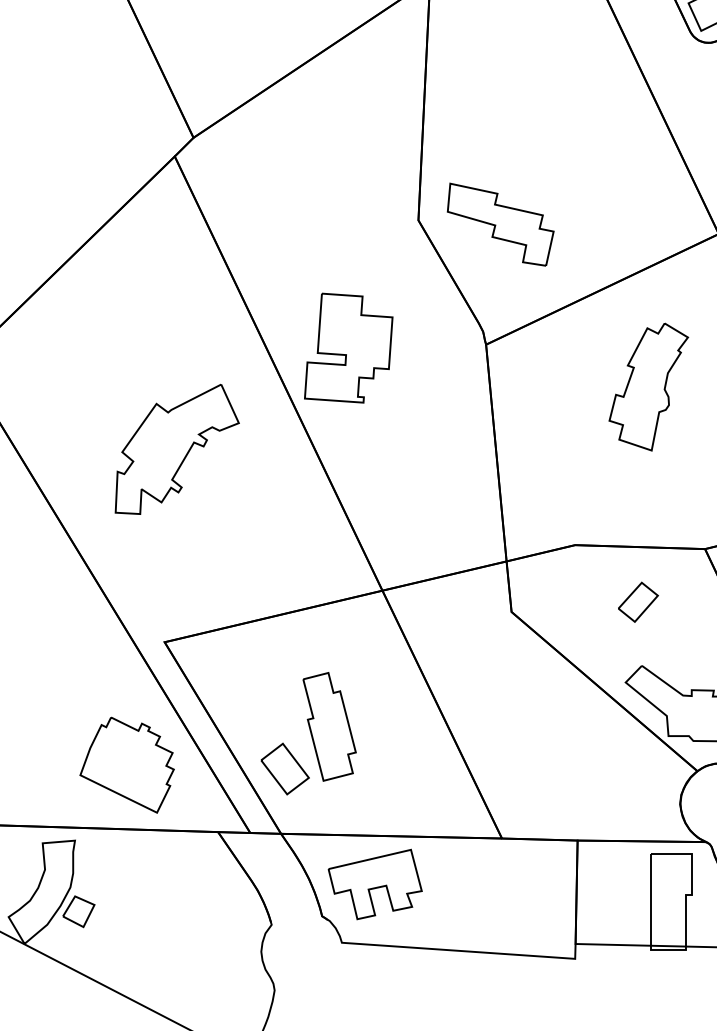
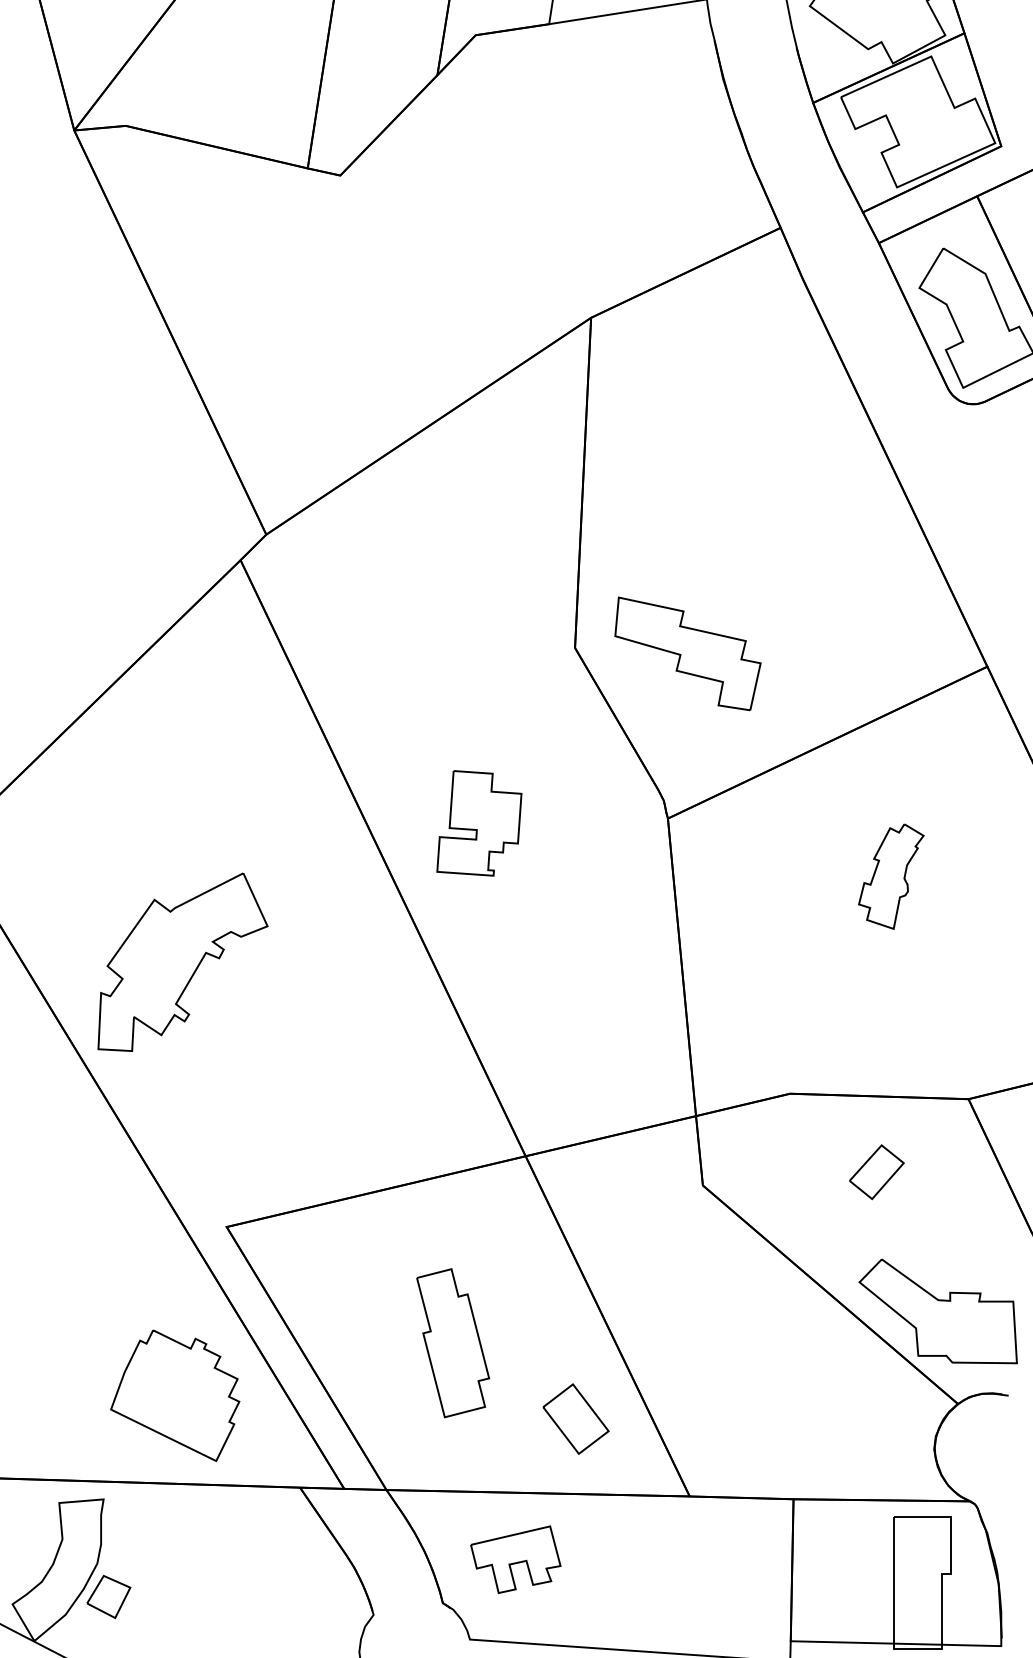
part: (348, 348) -> (479, 823), size x0.7
part: (648, 386) -> (891, 876), size x0.6
part: (176, 448) -> (182, 961), moved
part: (284, 768) -> (575, 1418), moved
part: (375, 884) -> (515, 1559), size x0.7

